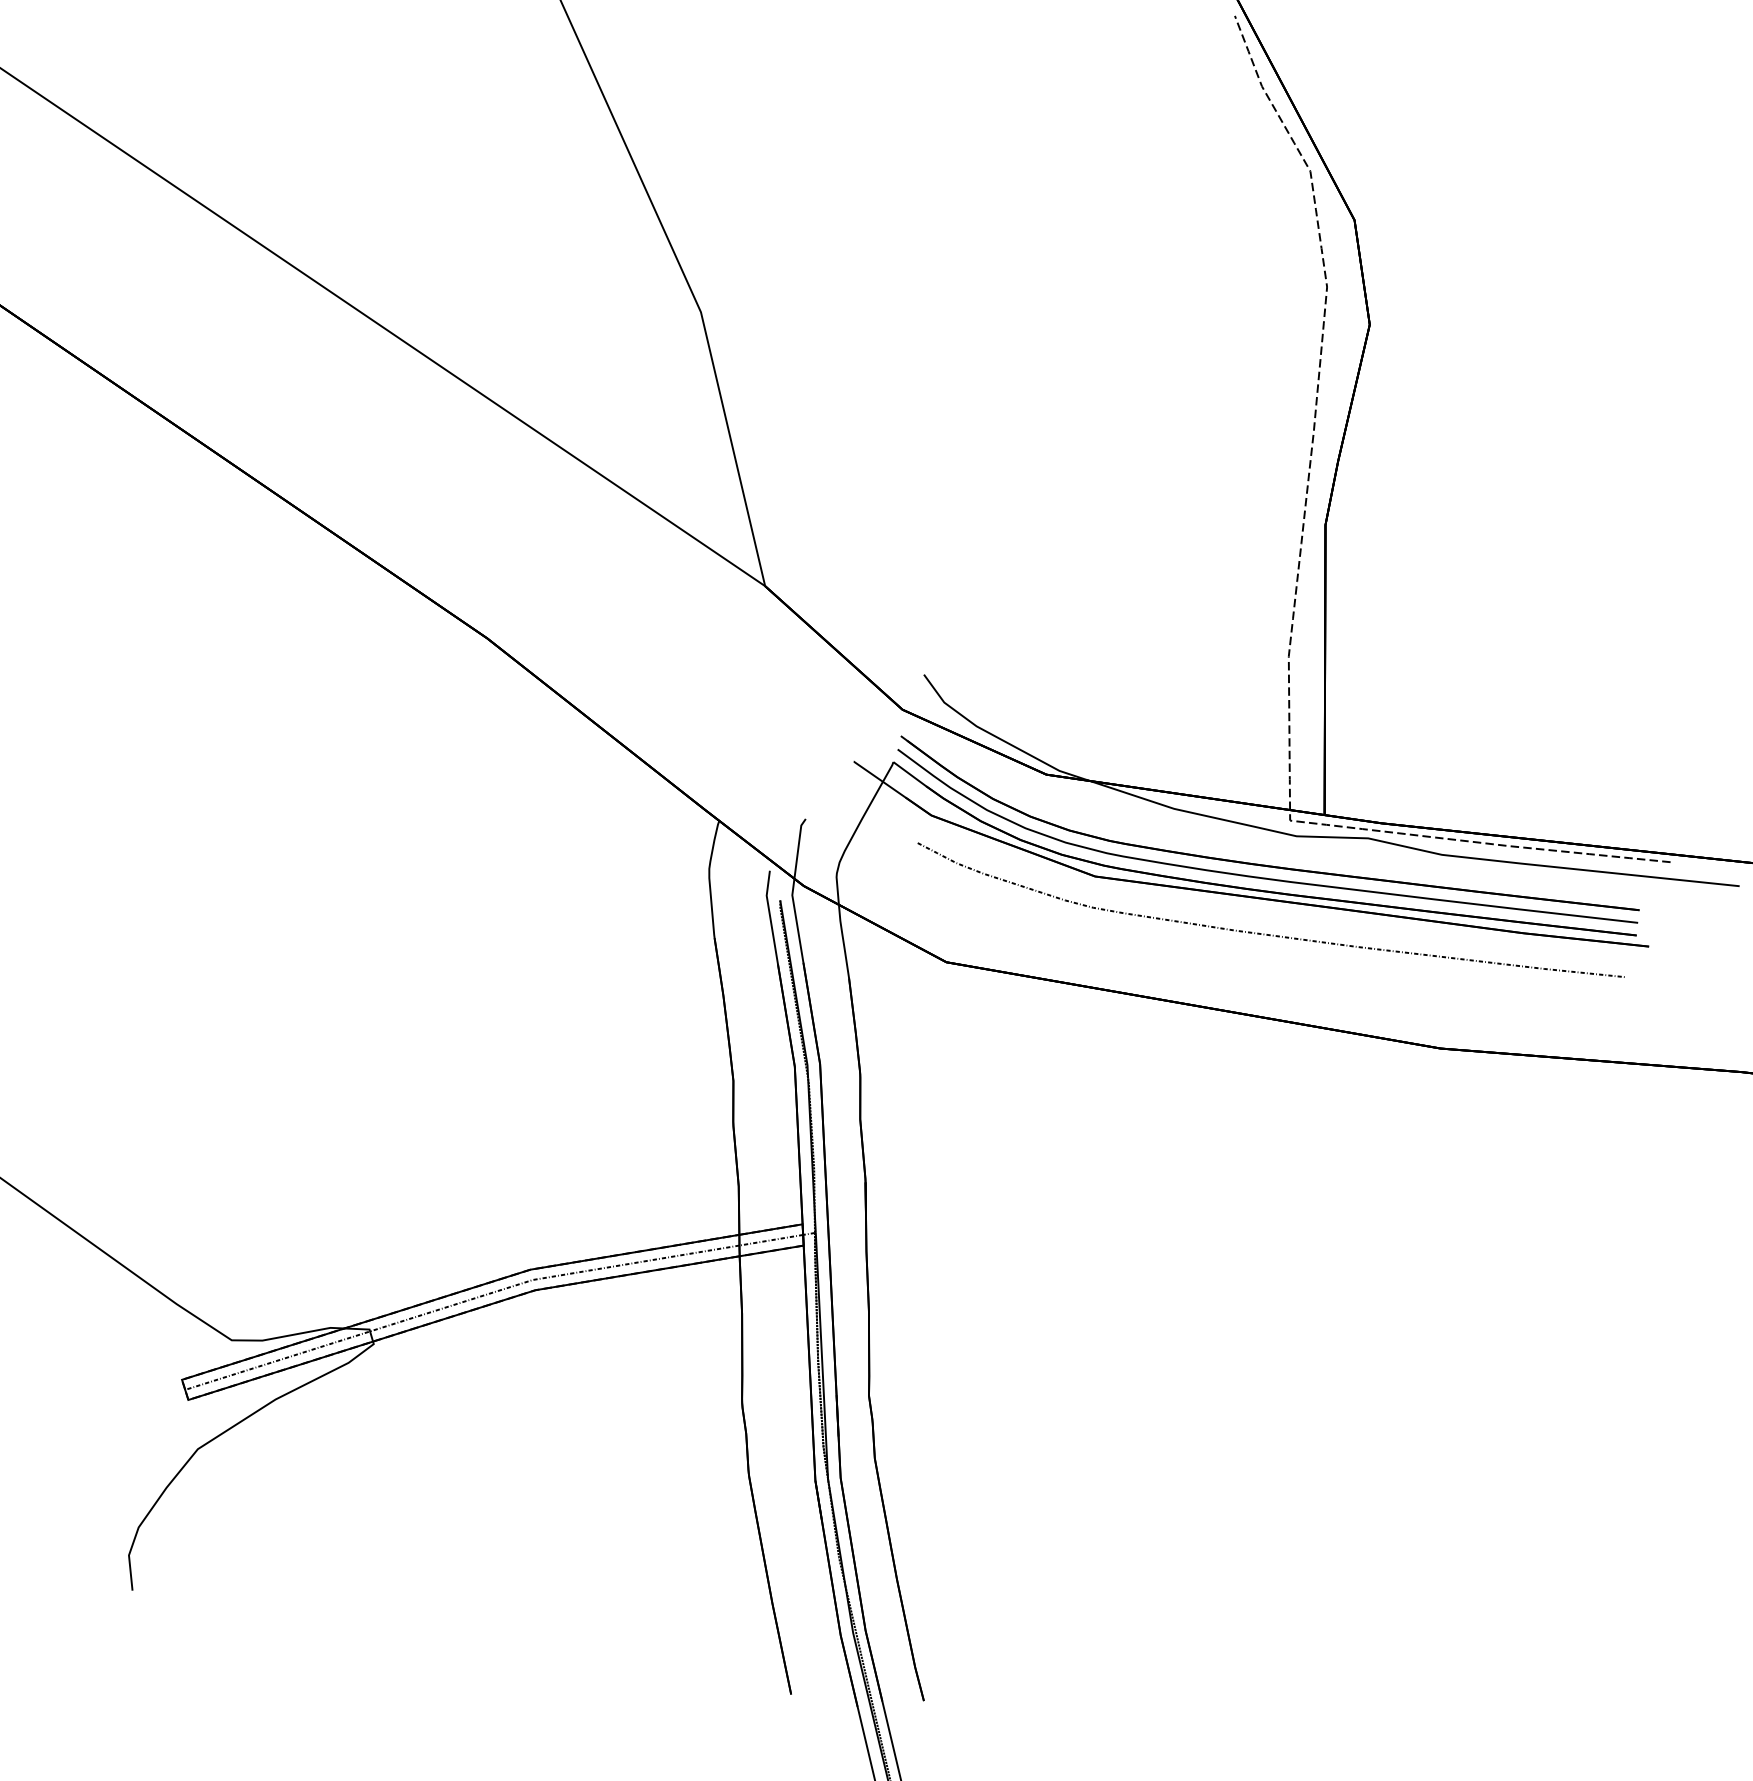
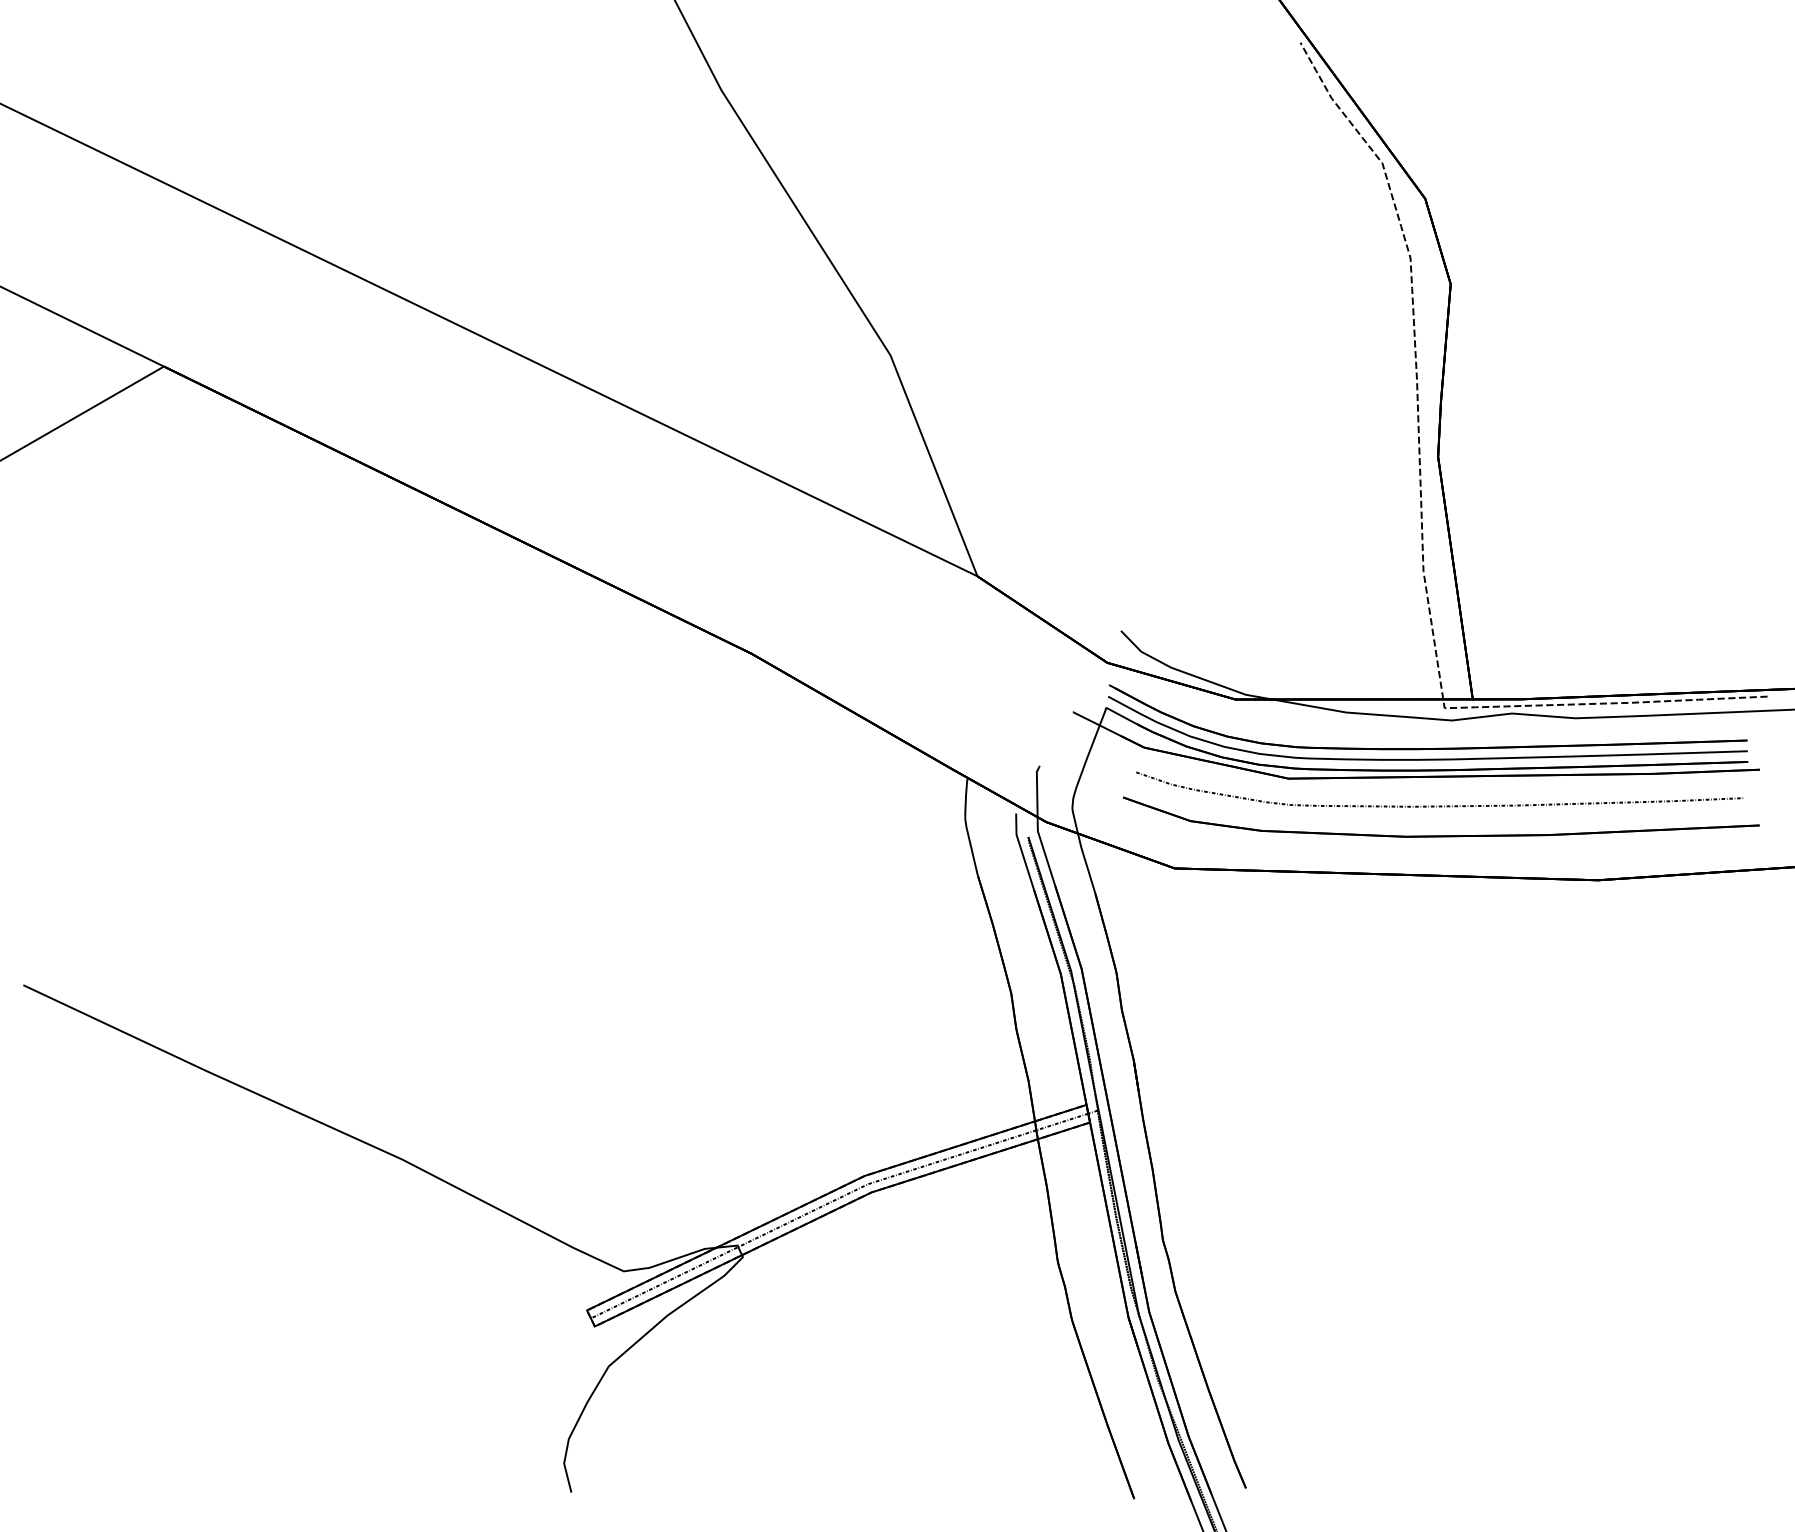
part: (1264, 969) -> (1441, 835), added

